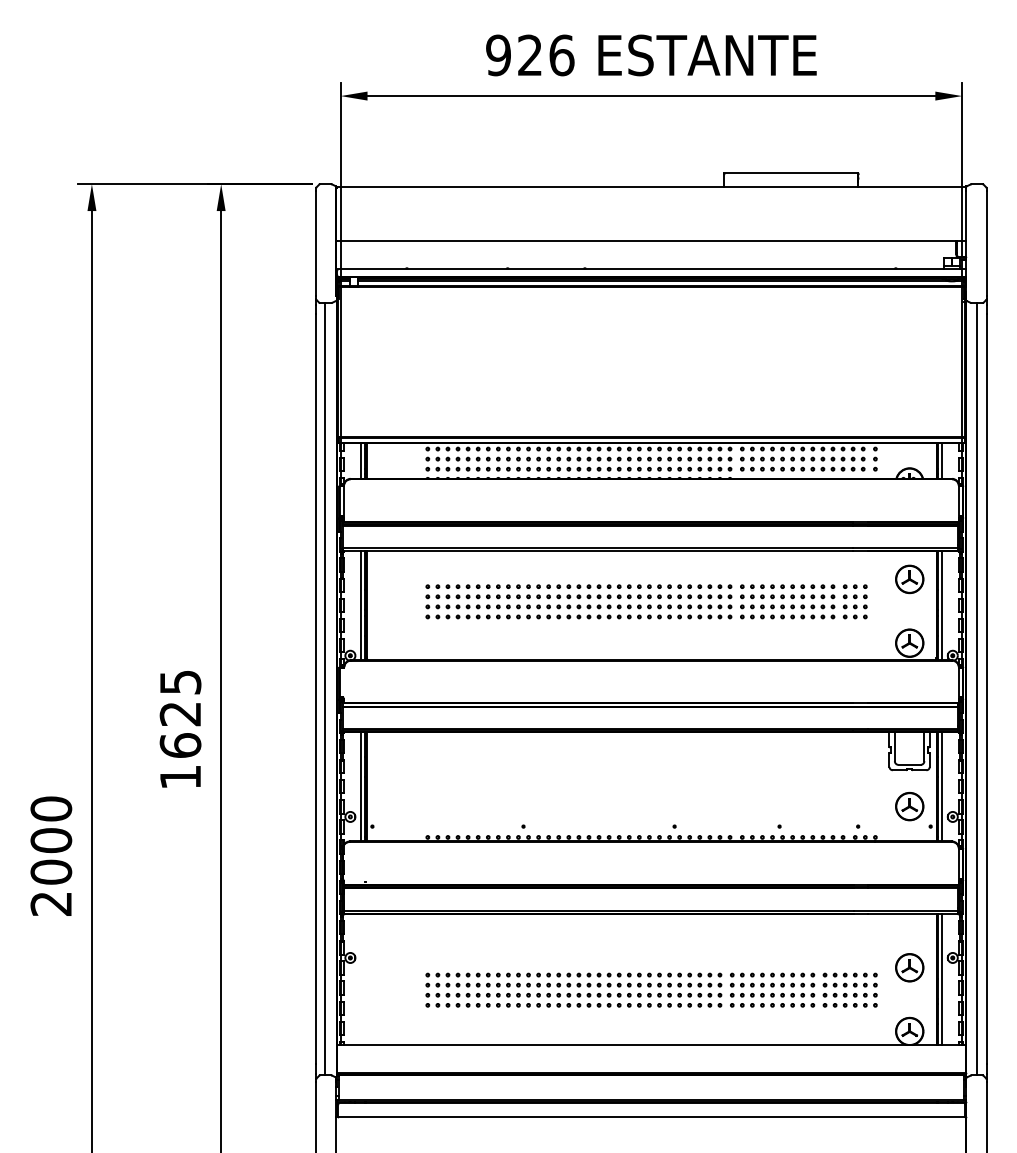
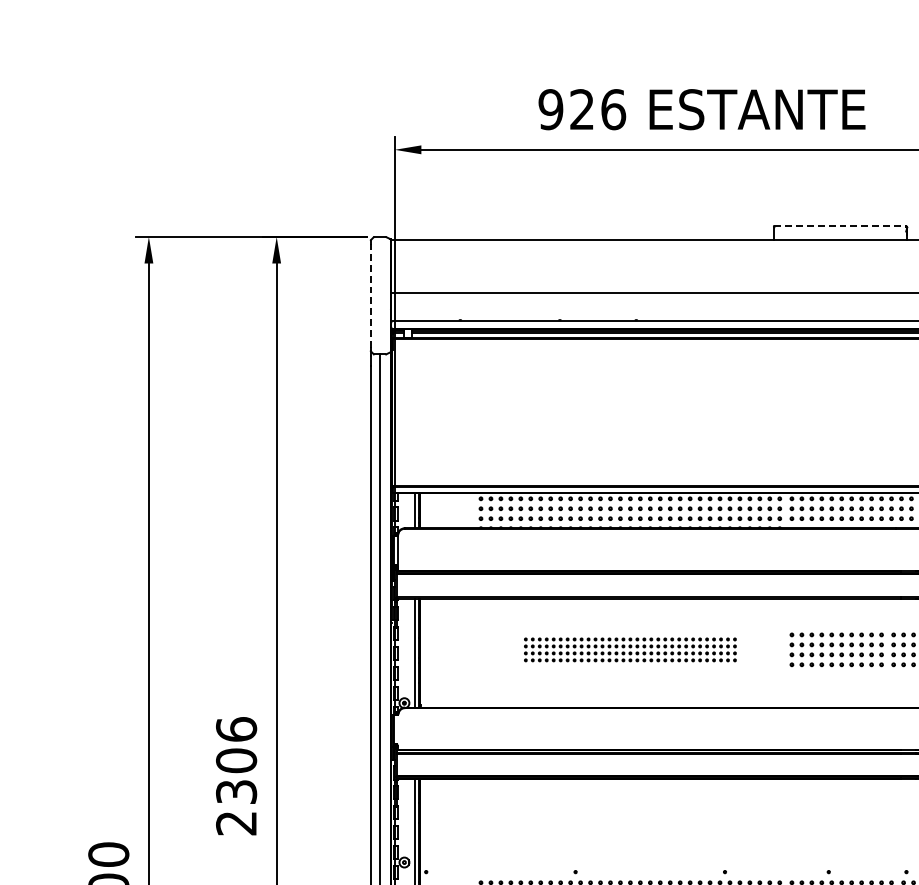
line: (791, 173) -> (840, 226), solid -> dashed
line: (316, 243) -> (370, 295), solid -> dashed
part: (578, 601) -> (629, 649), size x0.7
text: (180, 729) -> (236, 776), 1625 -> 2306

